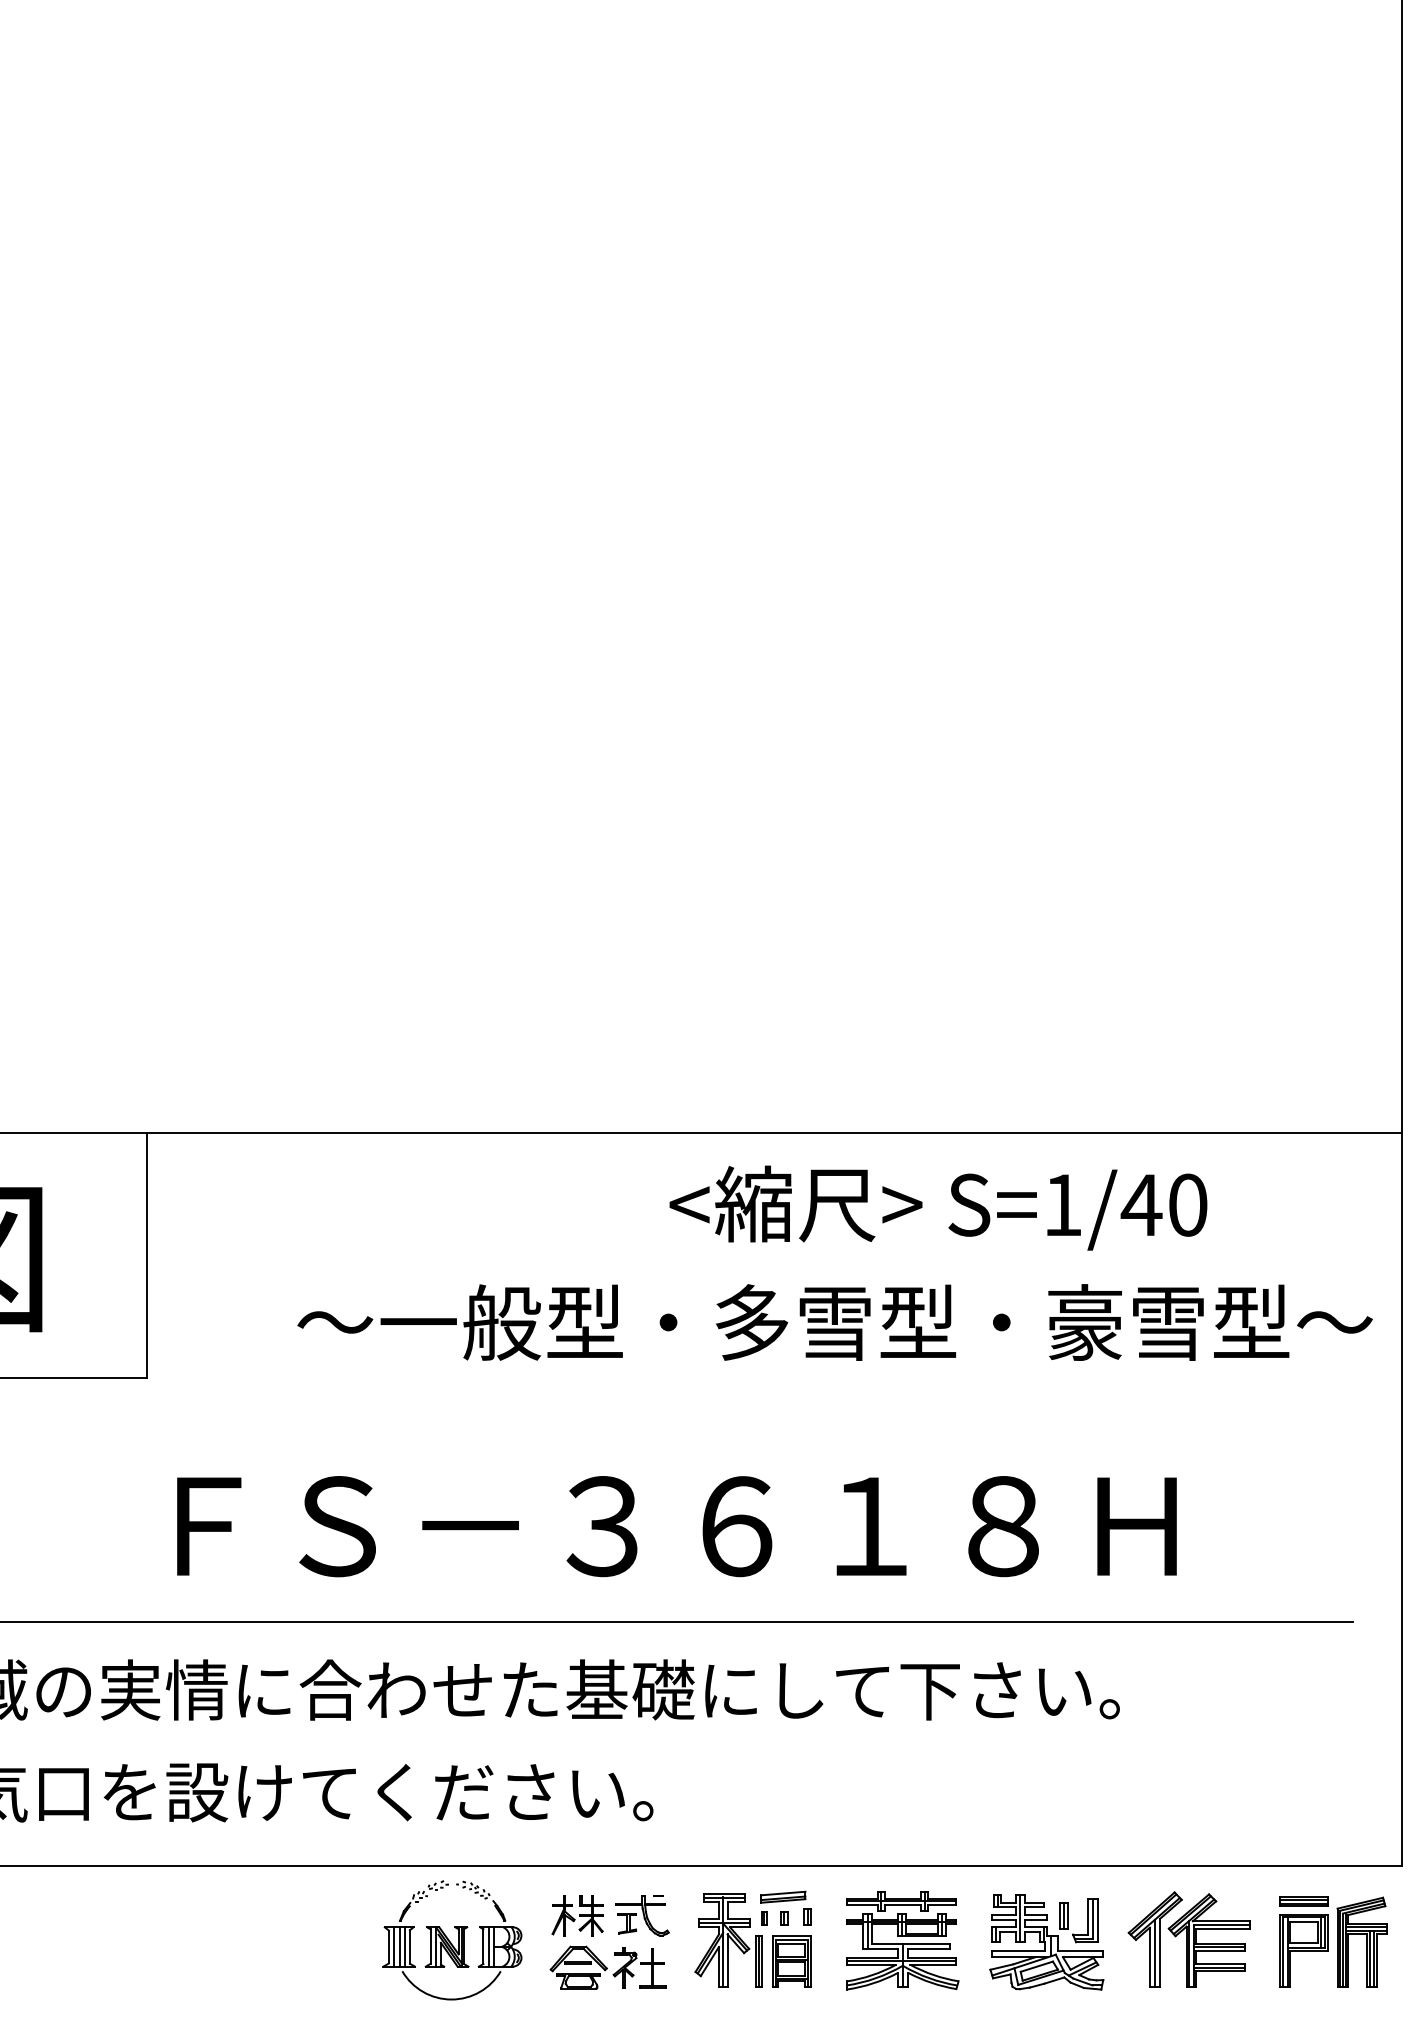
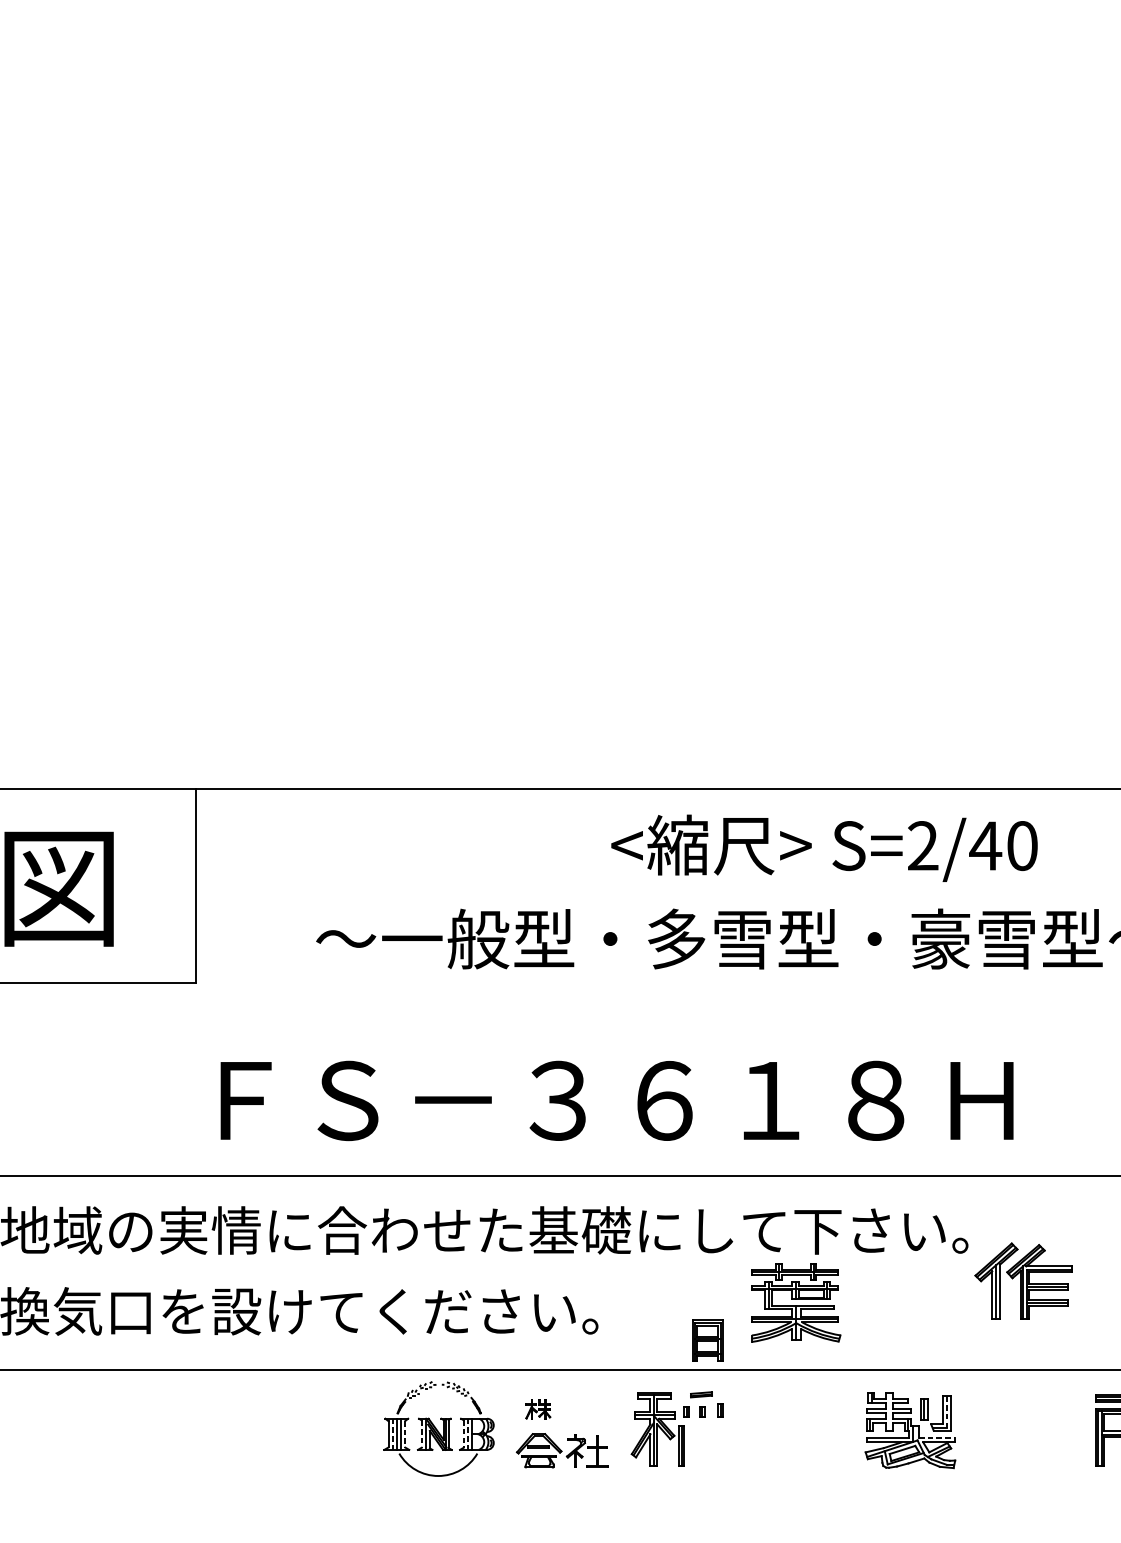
text: (1062, 1204) -> (922, 845), S=1/40 -> S=2/40
part: (783, 1896) -> (701, 1394), size x0.6
part: (577, 1915) -> (538, 1409), size x0.6
part: (642, 1915) -> (589, 1409), removed
line: (1019, 1918) -> (888, 1411), removed
line: (1092, 1918) -> (946, 1411), solid -> dashed
part: (1188, 1939) -> (1022, 1280), moved
part: (902, 1940) -> (795, 1303), moved
line: (394, 1946) -> (393, 1433), solid -> dashed
line: (409, 1946) -> (404, 1433), solid -> dashed
line: (489, 1946) -> (468, 1433), solid -> dashed
line: (430, 1947) -> (421, 1434), solid -> dashed
line: (483, 1947) -> (463, 1434), solid -> dashed
line: (1080, 1951) -> (937, 1437), solid -> dashed
part: (791, 1961) -> (707, 1340), moved

